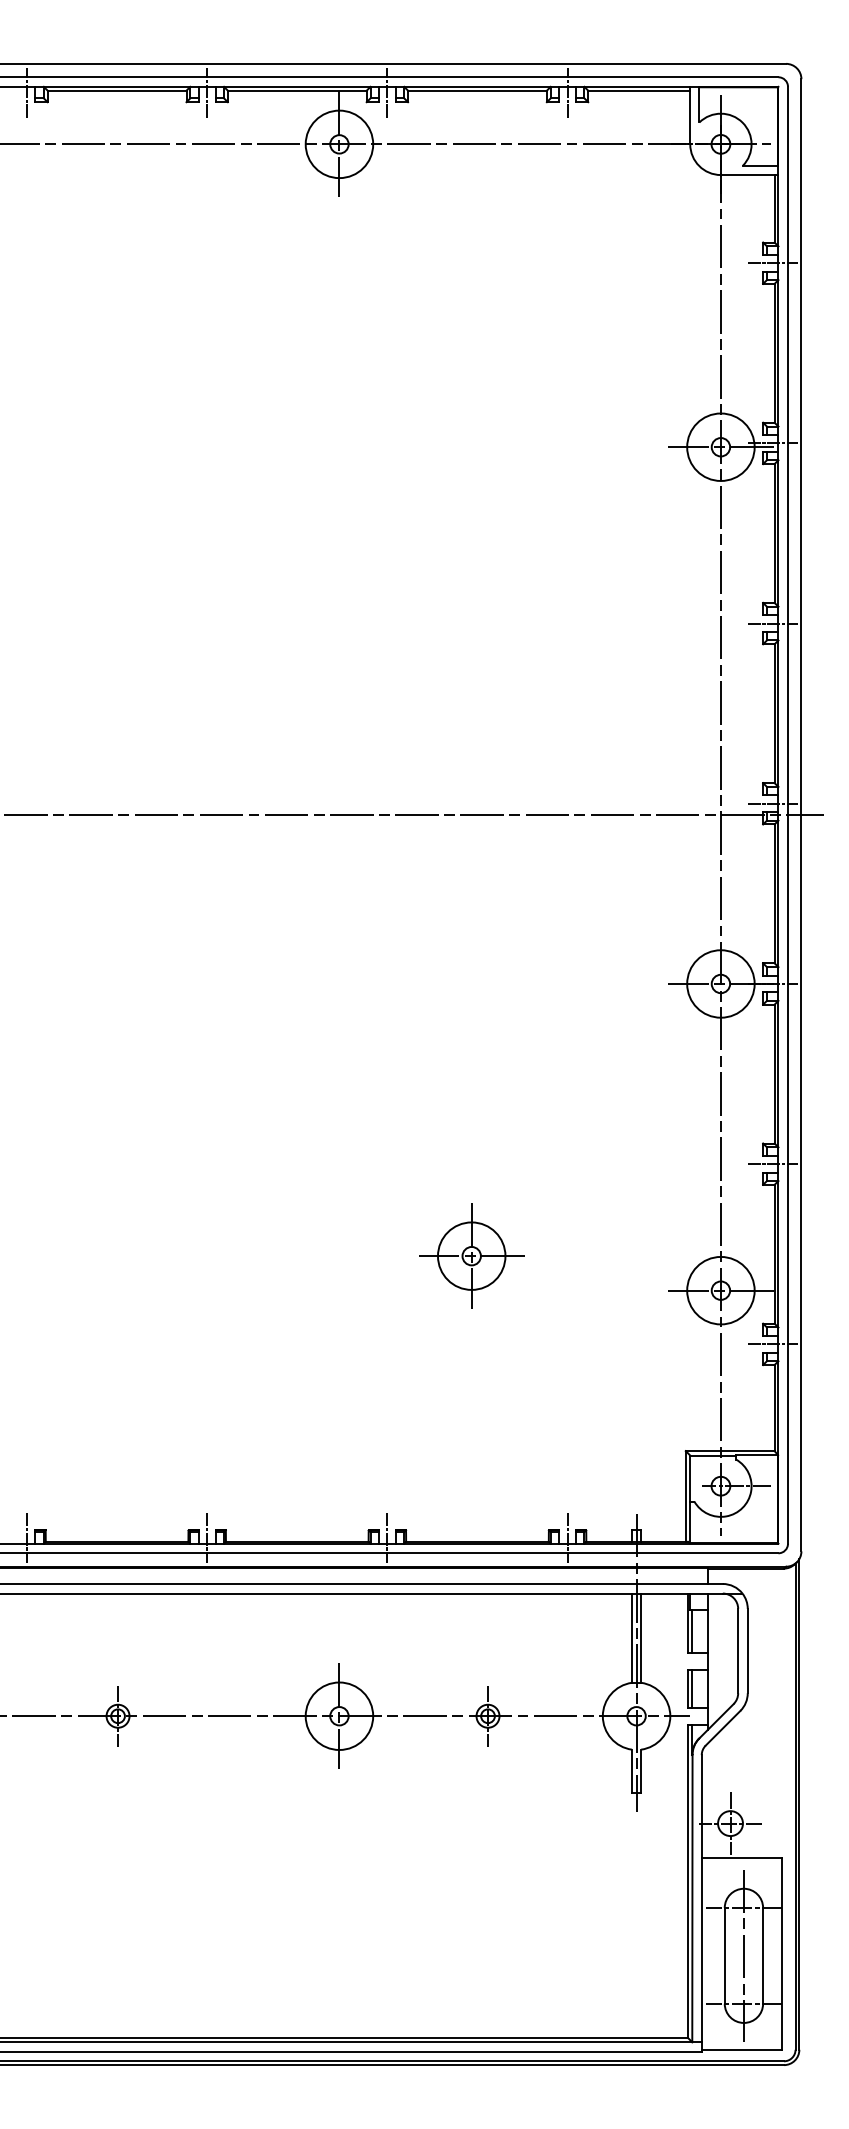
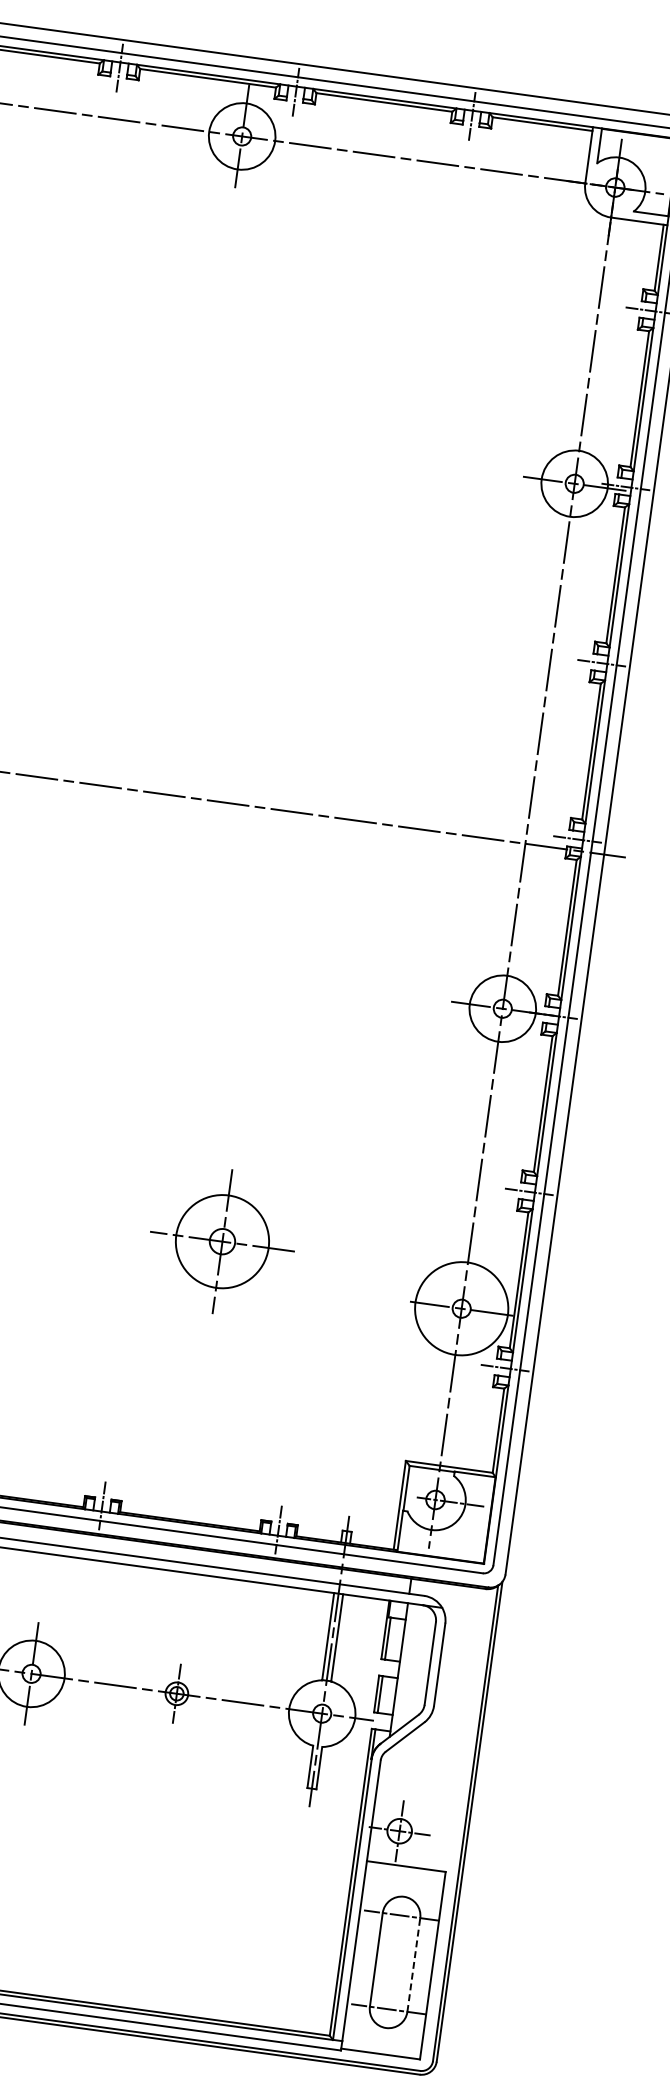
part: (471, 1255) -> (222, 1240), size x1.4
circle: (720, 1290) -> (461, 1308), size x1.4
line: (743, 1955) -> (394, 1962), removed
line: (763, 1955) -> (414, 1964), solid -> dashed

